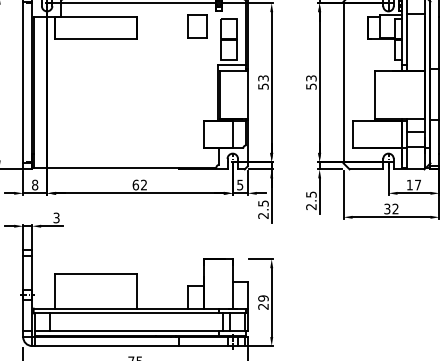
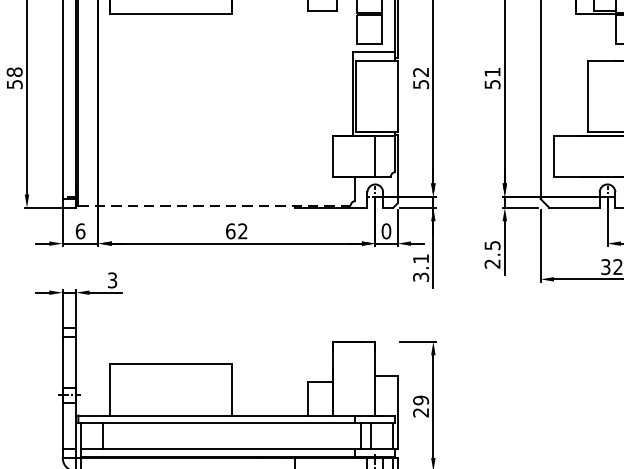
text: (263, 78) -> (421, 72), 53 -> 52
text: (311, 78) -> (492, 72), 53 -> 51
line: (125, 167) -> (215, 205), solid -> dashed
text: (35, 184) -> (81, 230), 8 -> 6
text: (240, 184) -> (386, 230), 5 -> 0
text: (263, 209) -> (421, 267), 2.5 -> 3.1

